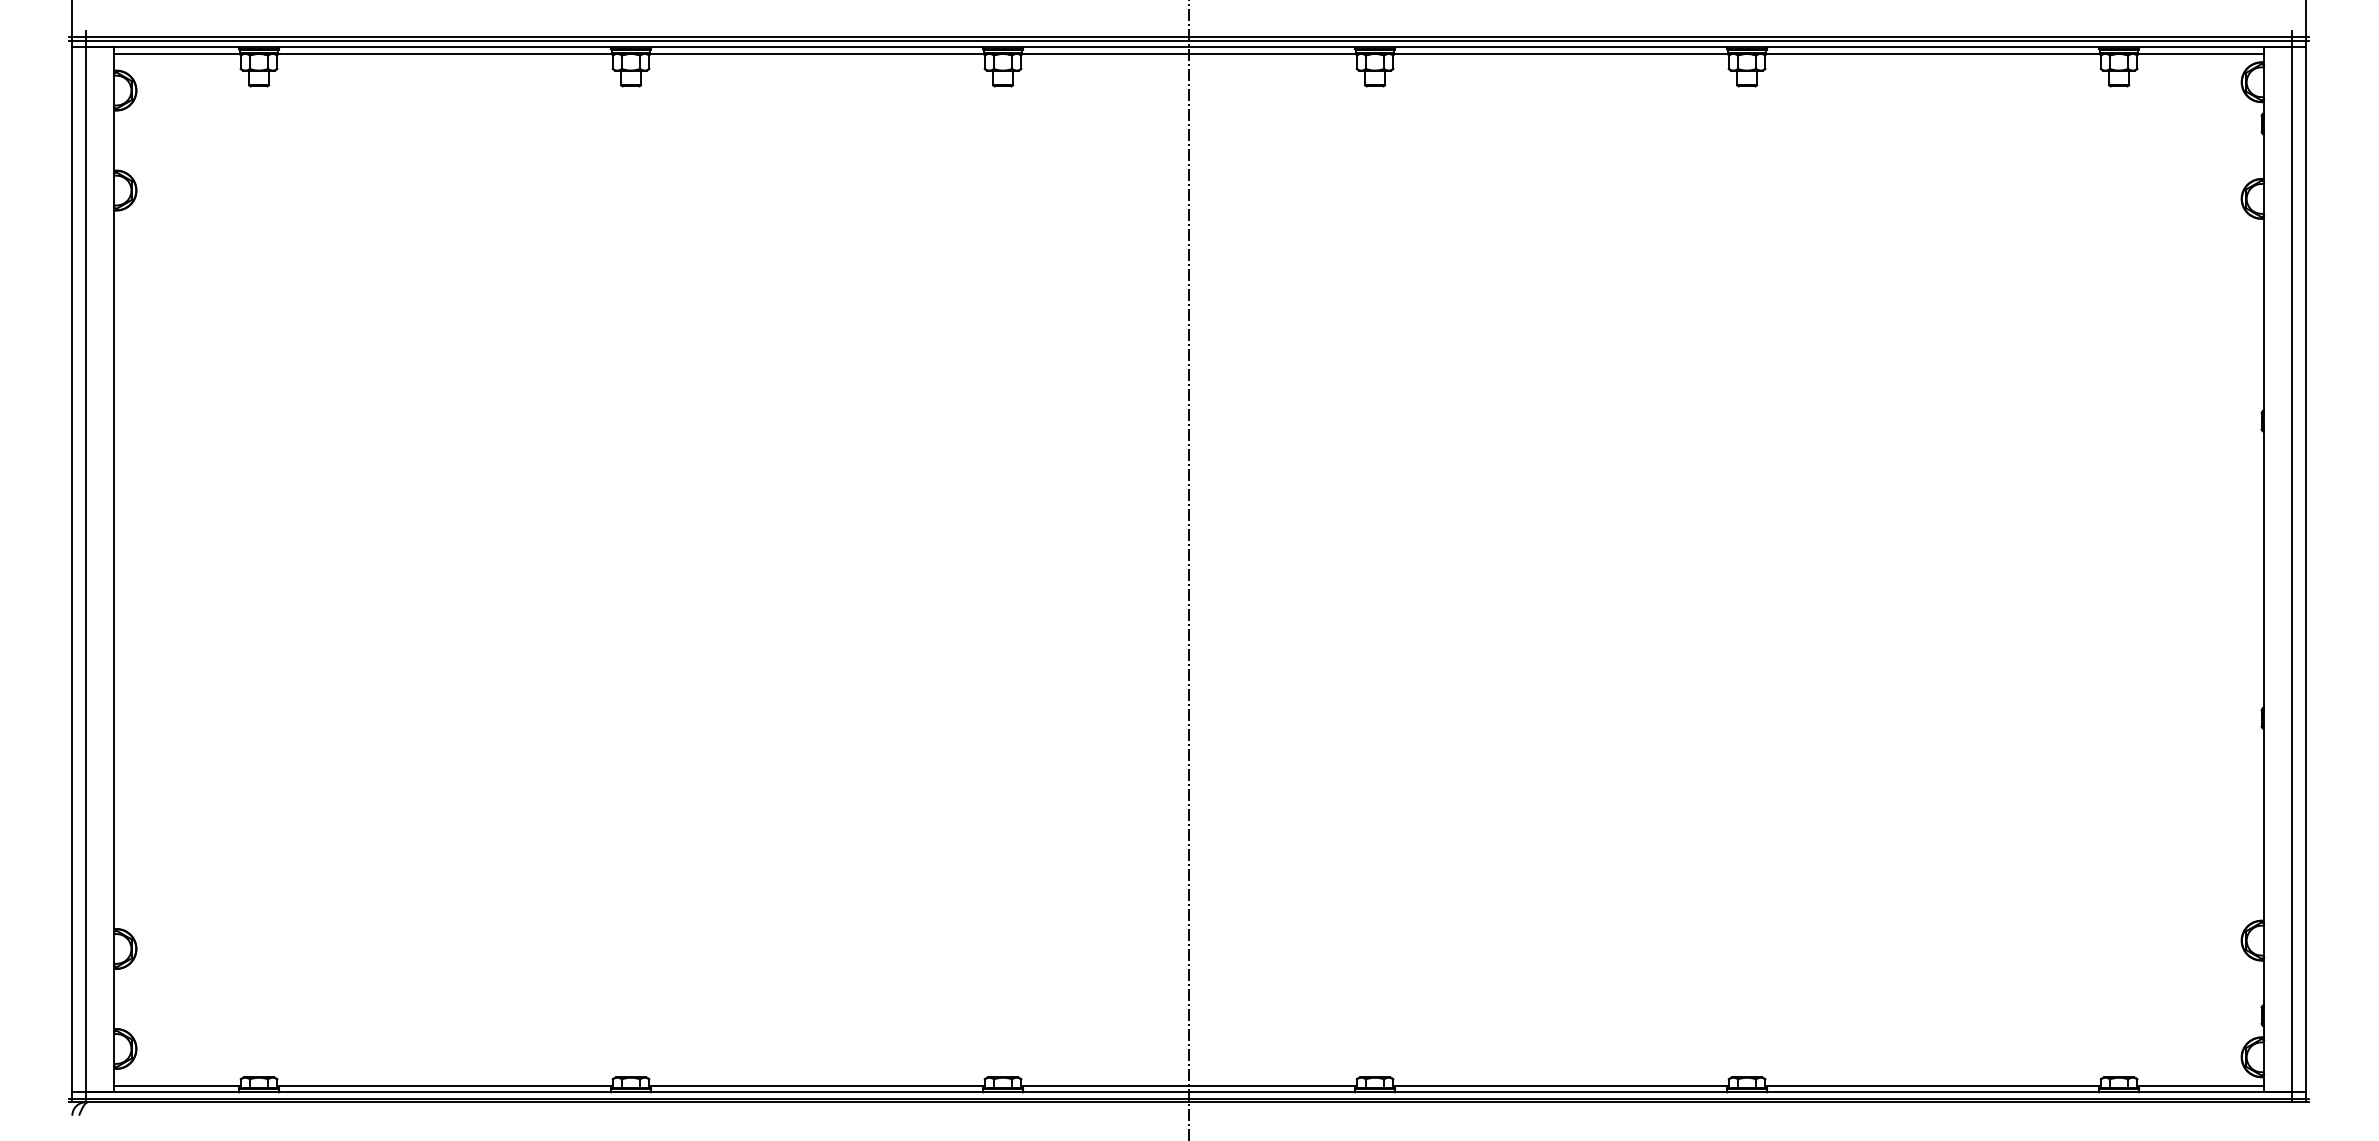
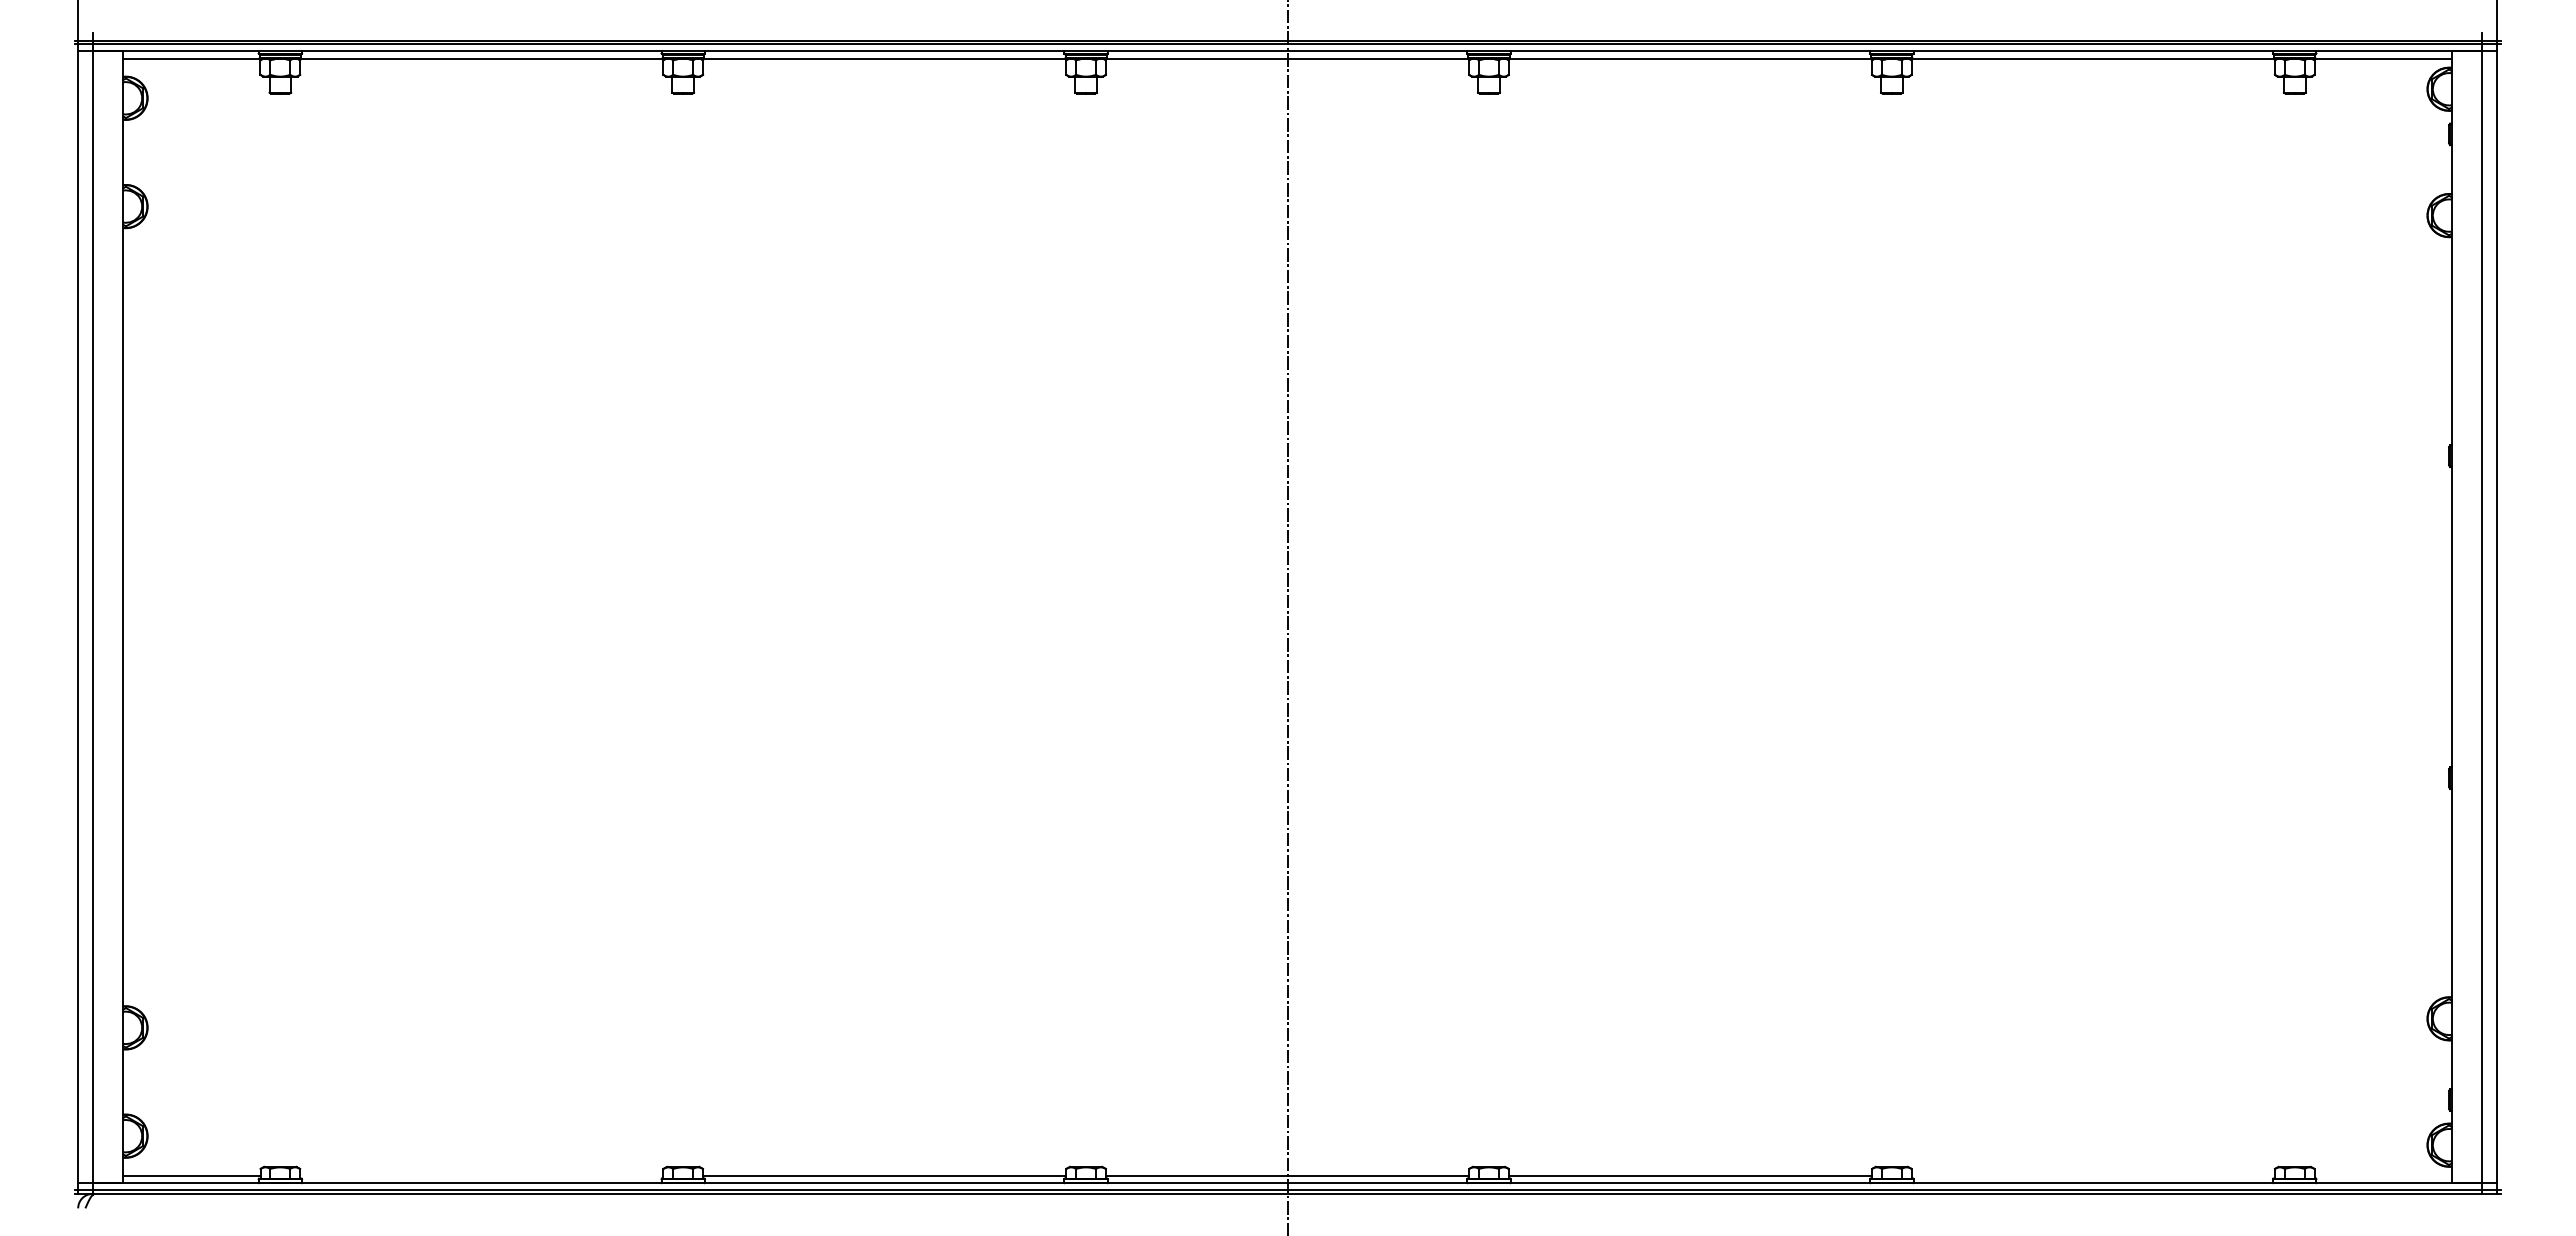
line: (444, 1085) -> (481, 1175), removed
line: (1932, 1085) -> (2092, 1175), removed
line: (2200, 1085) -> (2382, 1175), removed

